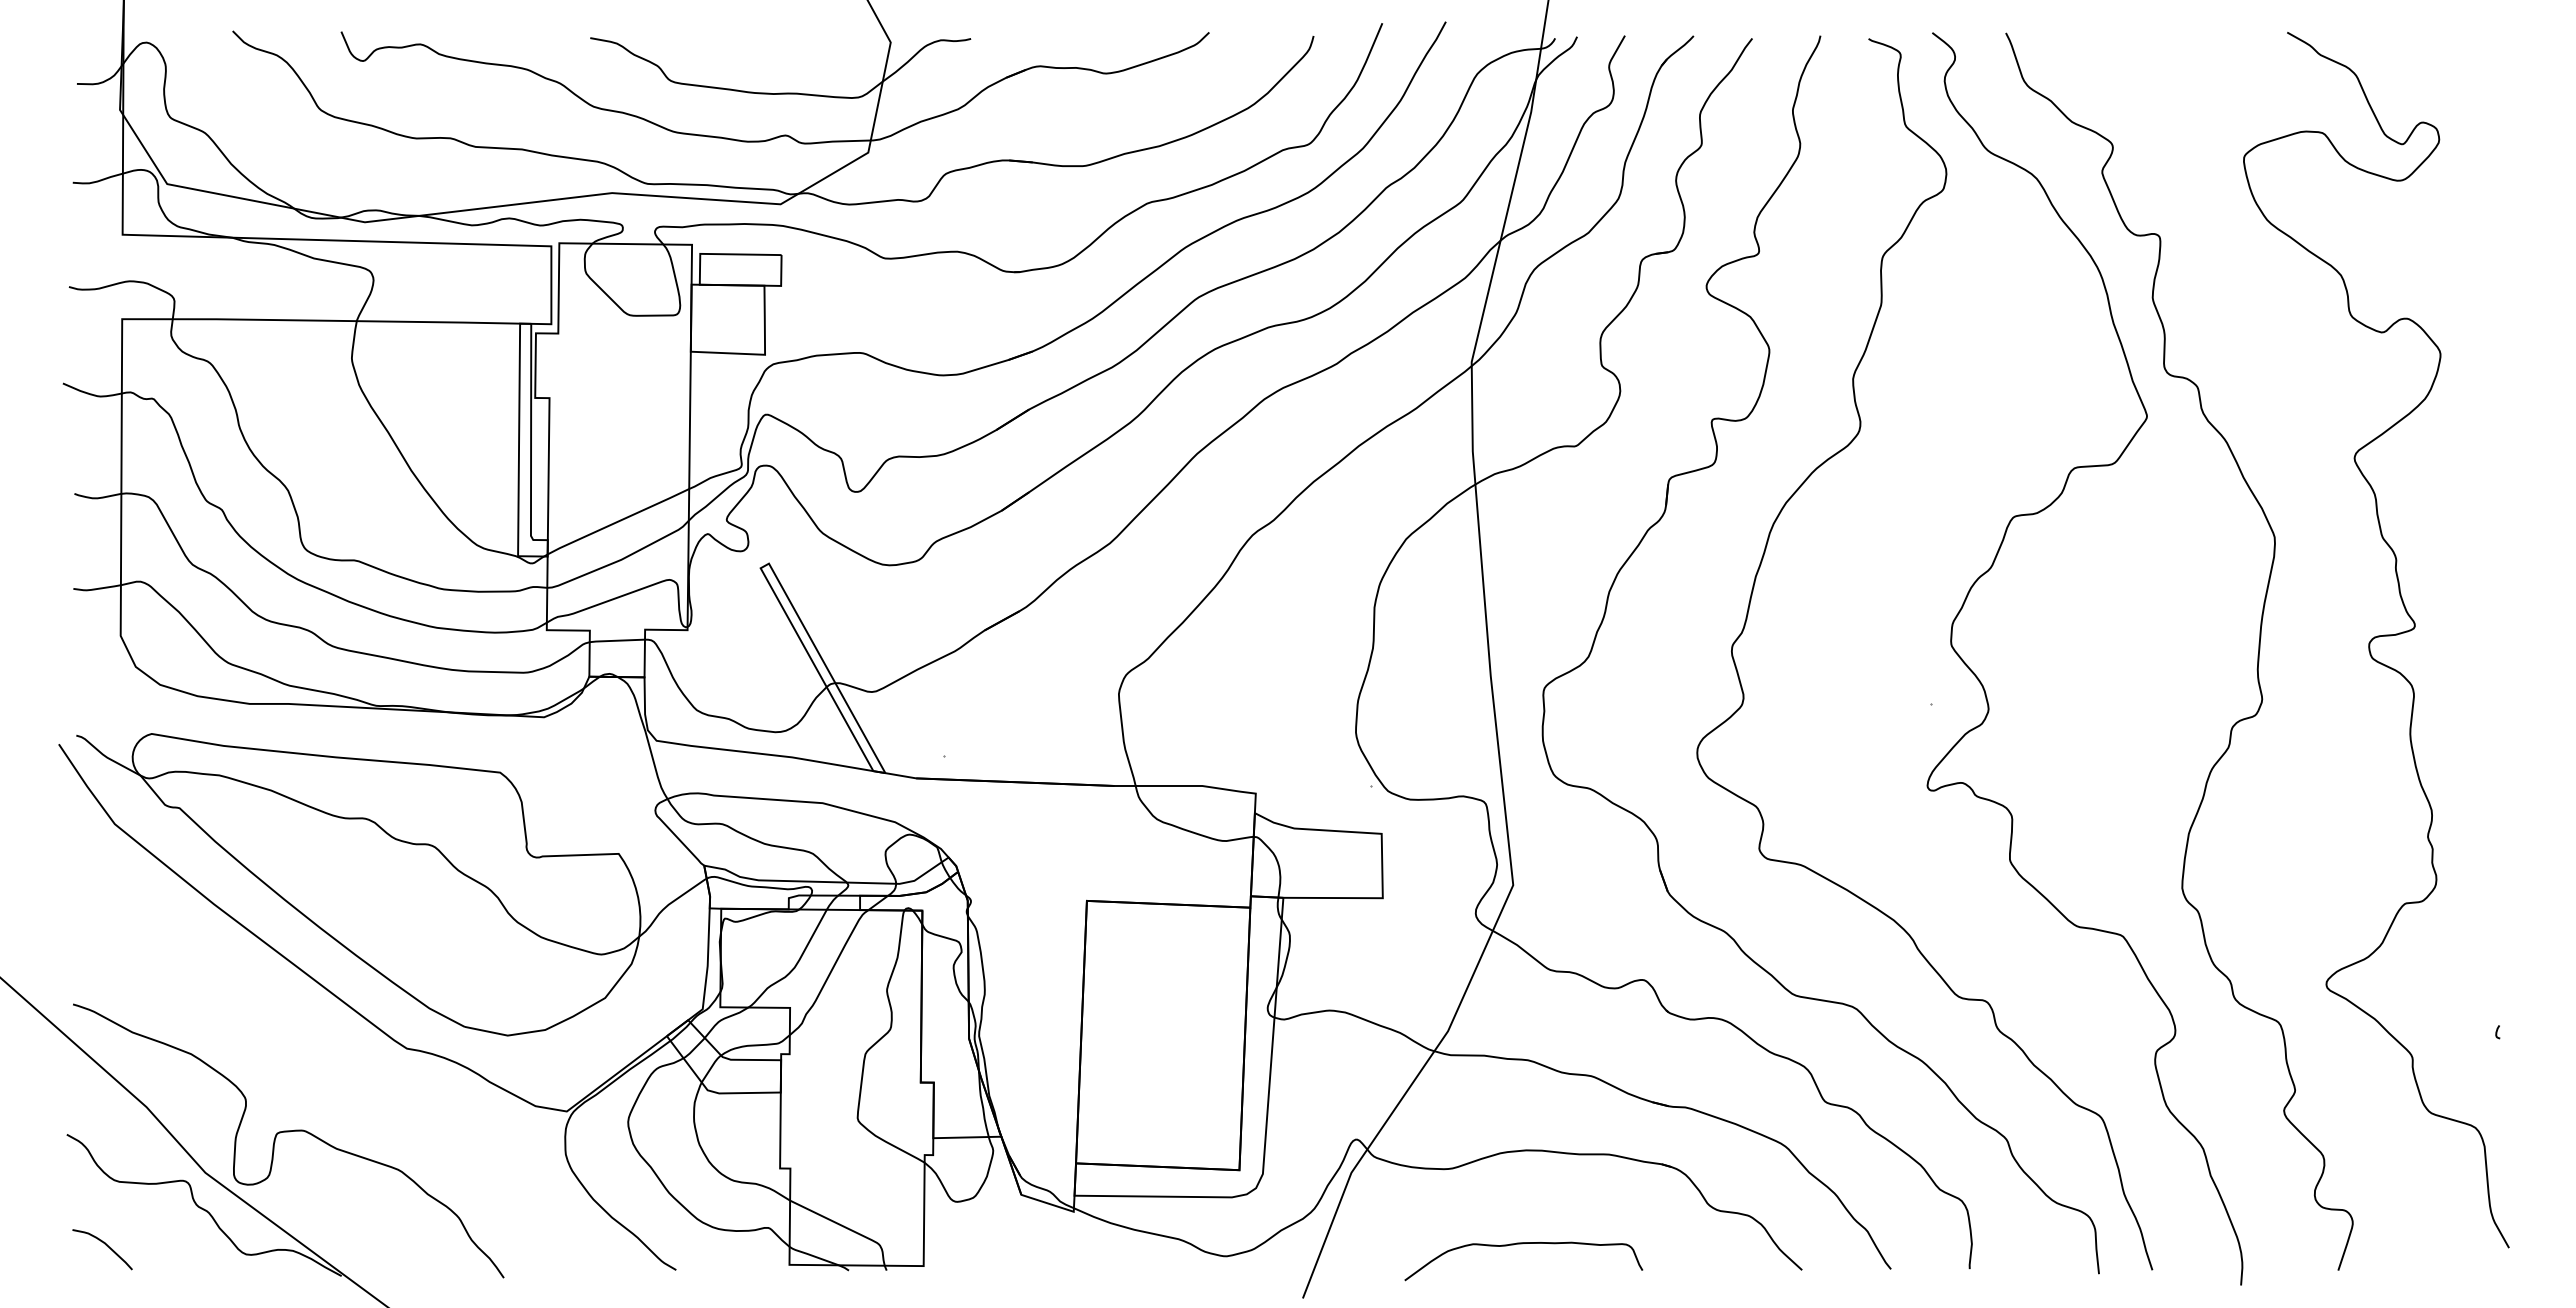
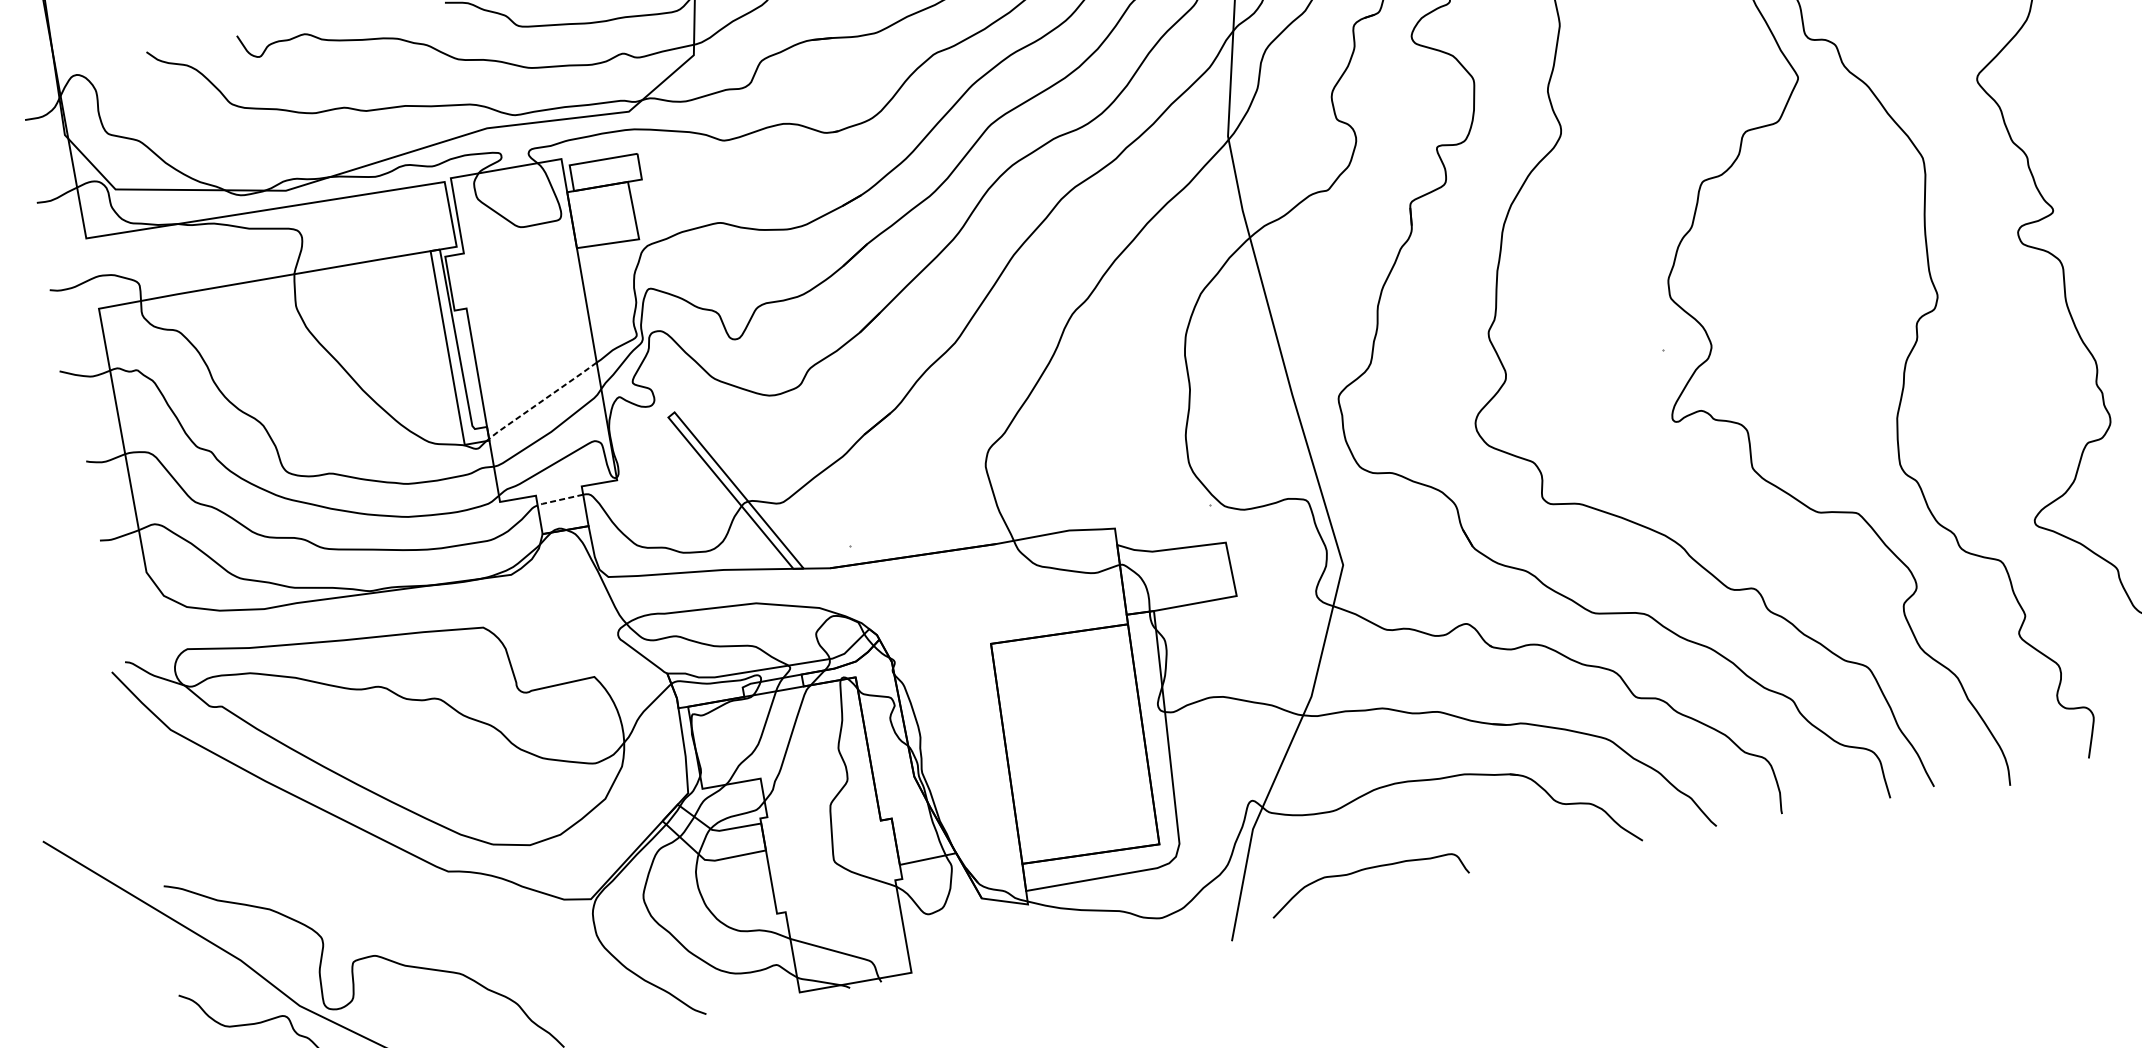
line: (617, 521) -> (542, 400), solid -> dashed
line: (616, 640) -> (559, 499), solid -> dashed
curve: (1522, 1244) -> (1365, 870), moved

